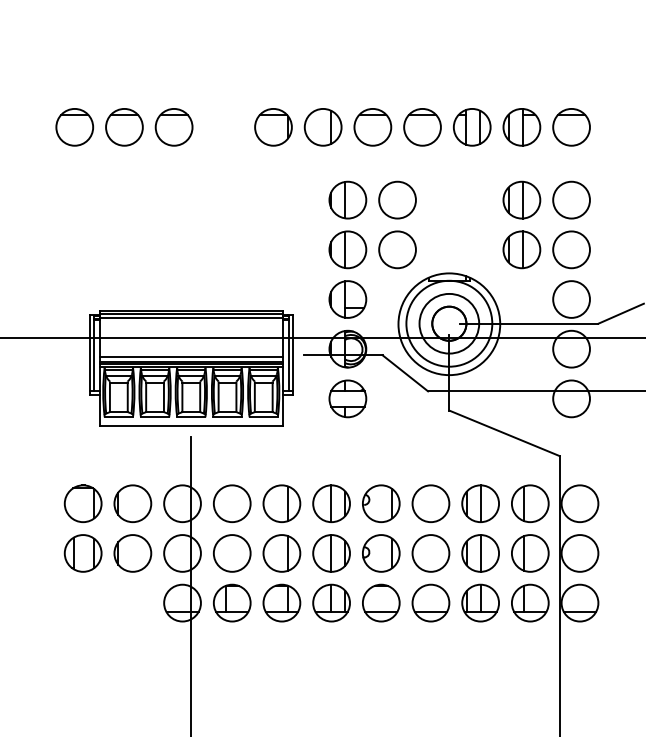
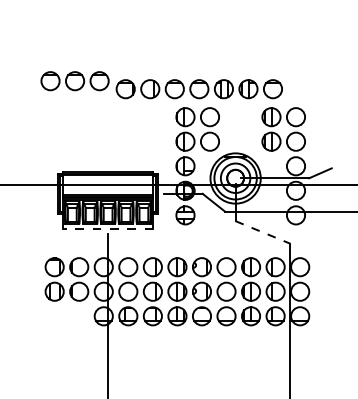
part: (420, 127) -> (198, 89), moved
line: (190, 425) -> (107, 228), solid -> dashed
line: (503, 433) -> (262, 232), solid -> dashed

